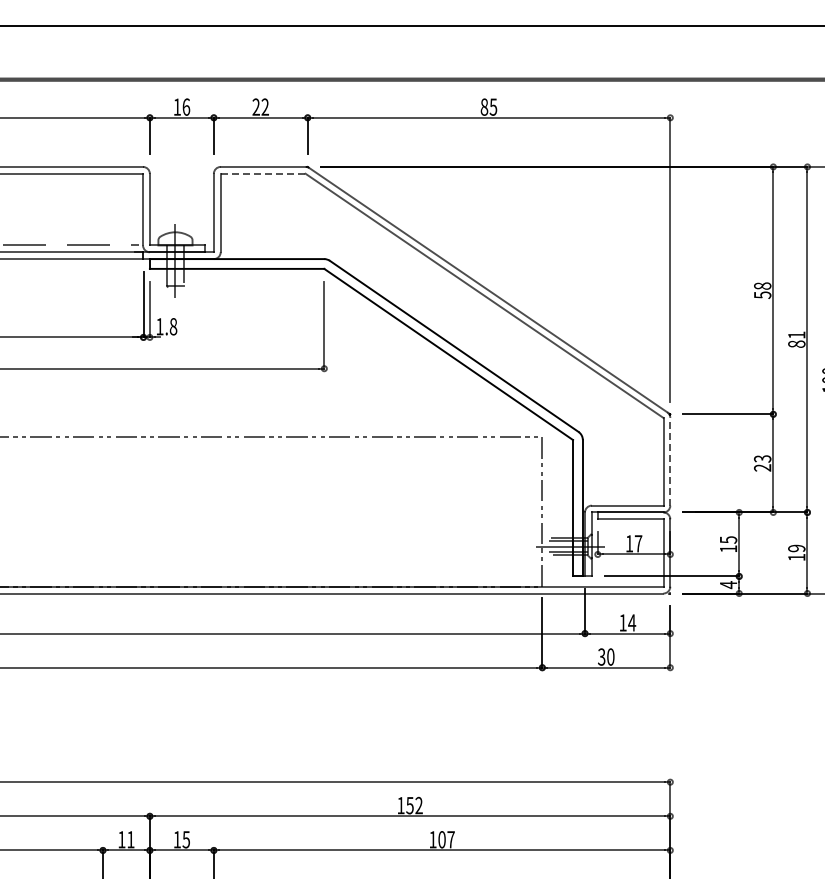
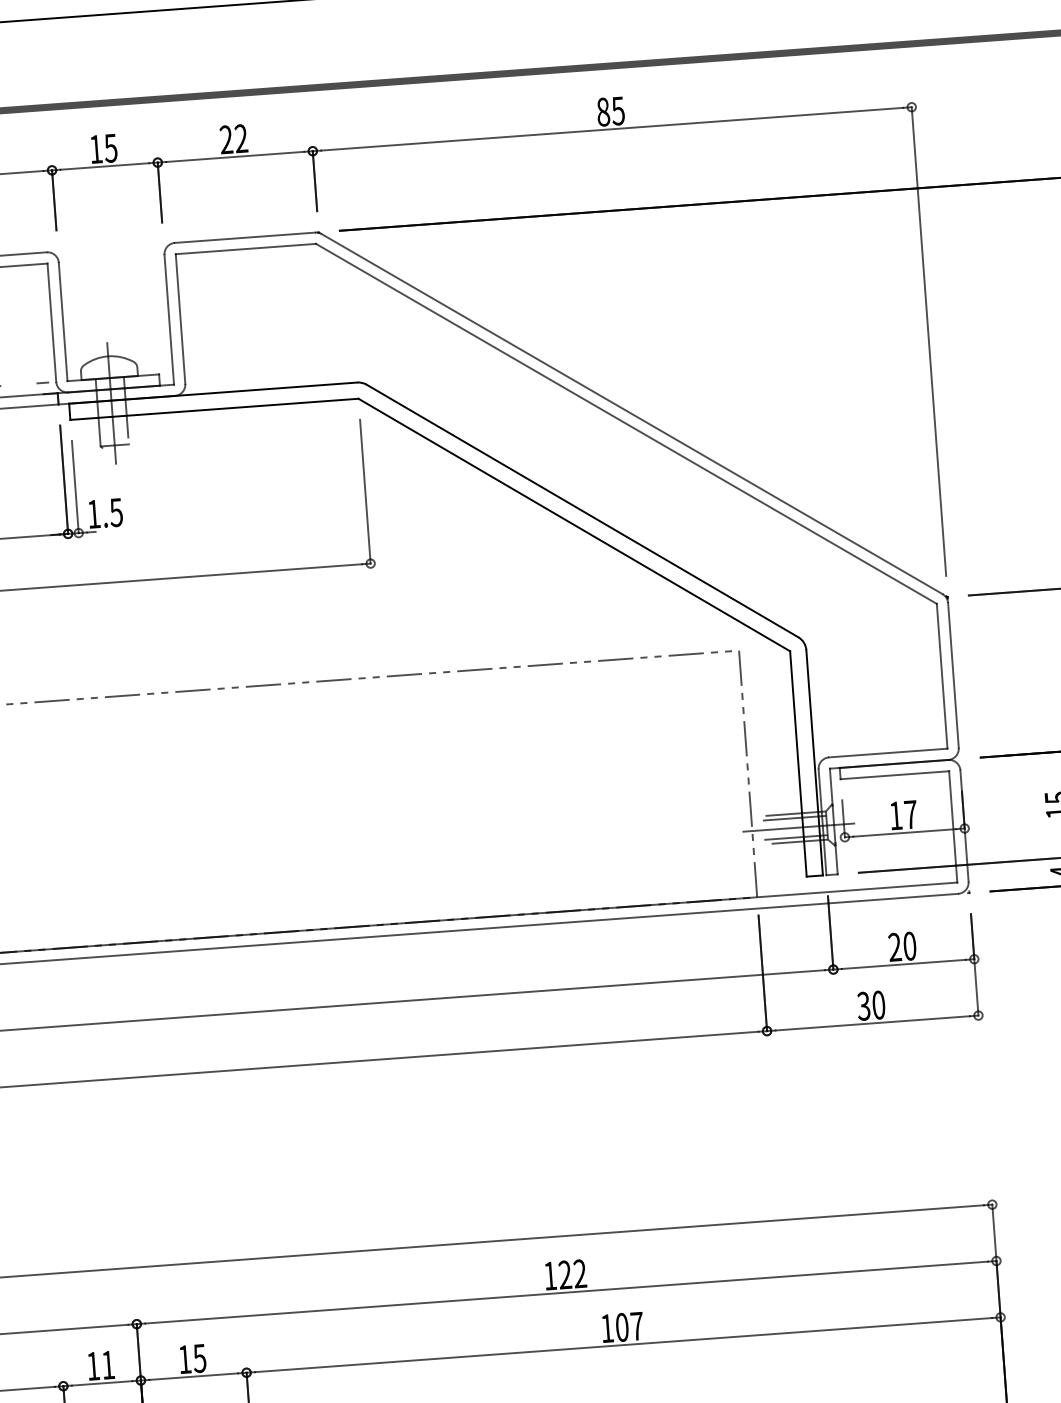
text: (186, 106) -> (111, 147), 16 -> 15
line: (263, 173) -> (246, 248), dashed -> solid
text: (173, 326) -> (116, 512), 1.8 -> 1.5
line: (670, 461) -> (953, 674), dashed -> solid
text: (627, 622) -> (902, 946), 14 -> 20
text: (409, 805) -> (564, 1274), 152 -> 122

